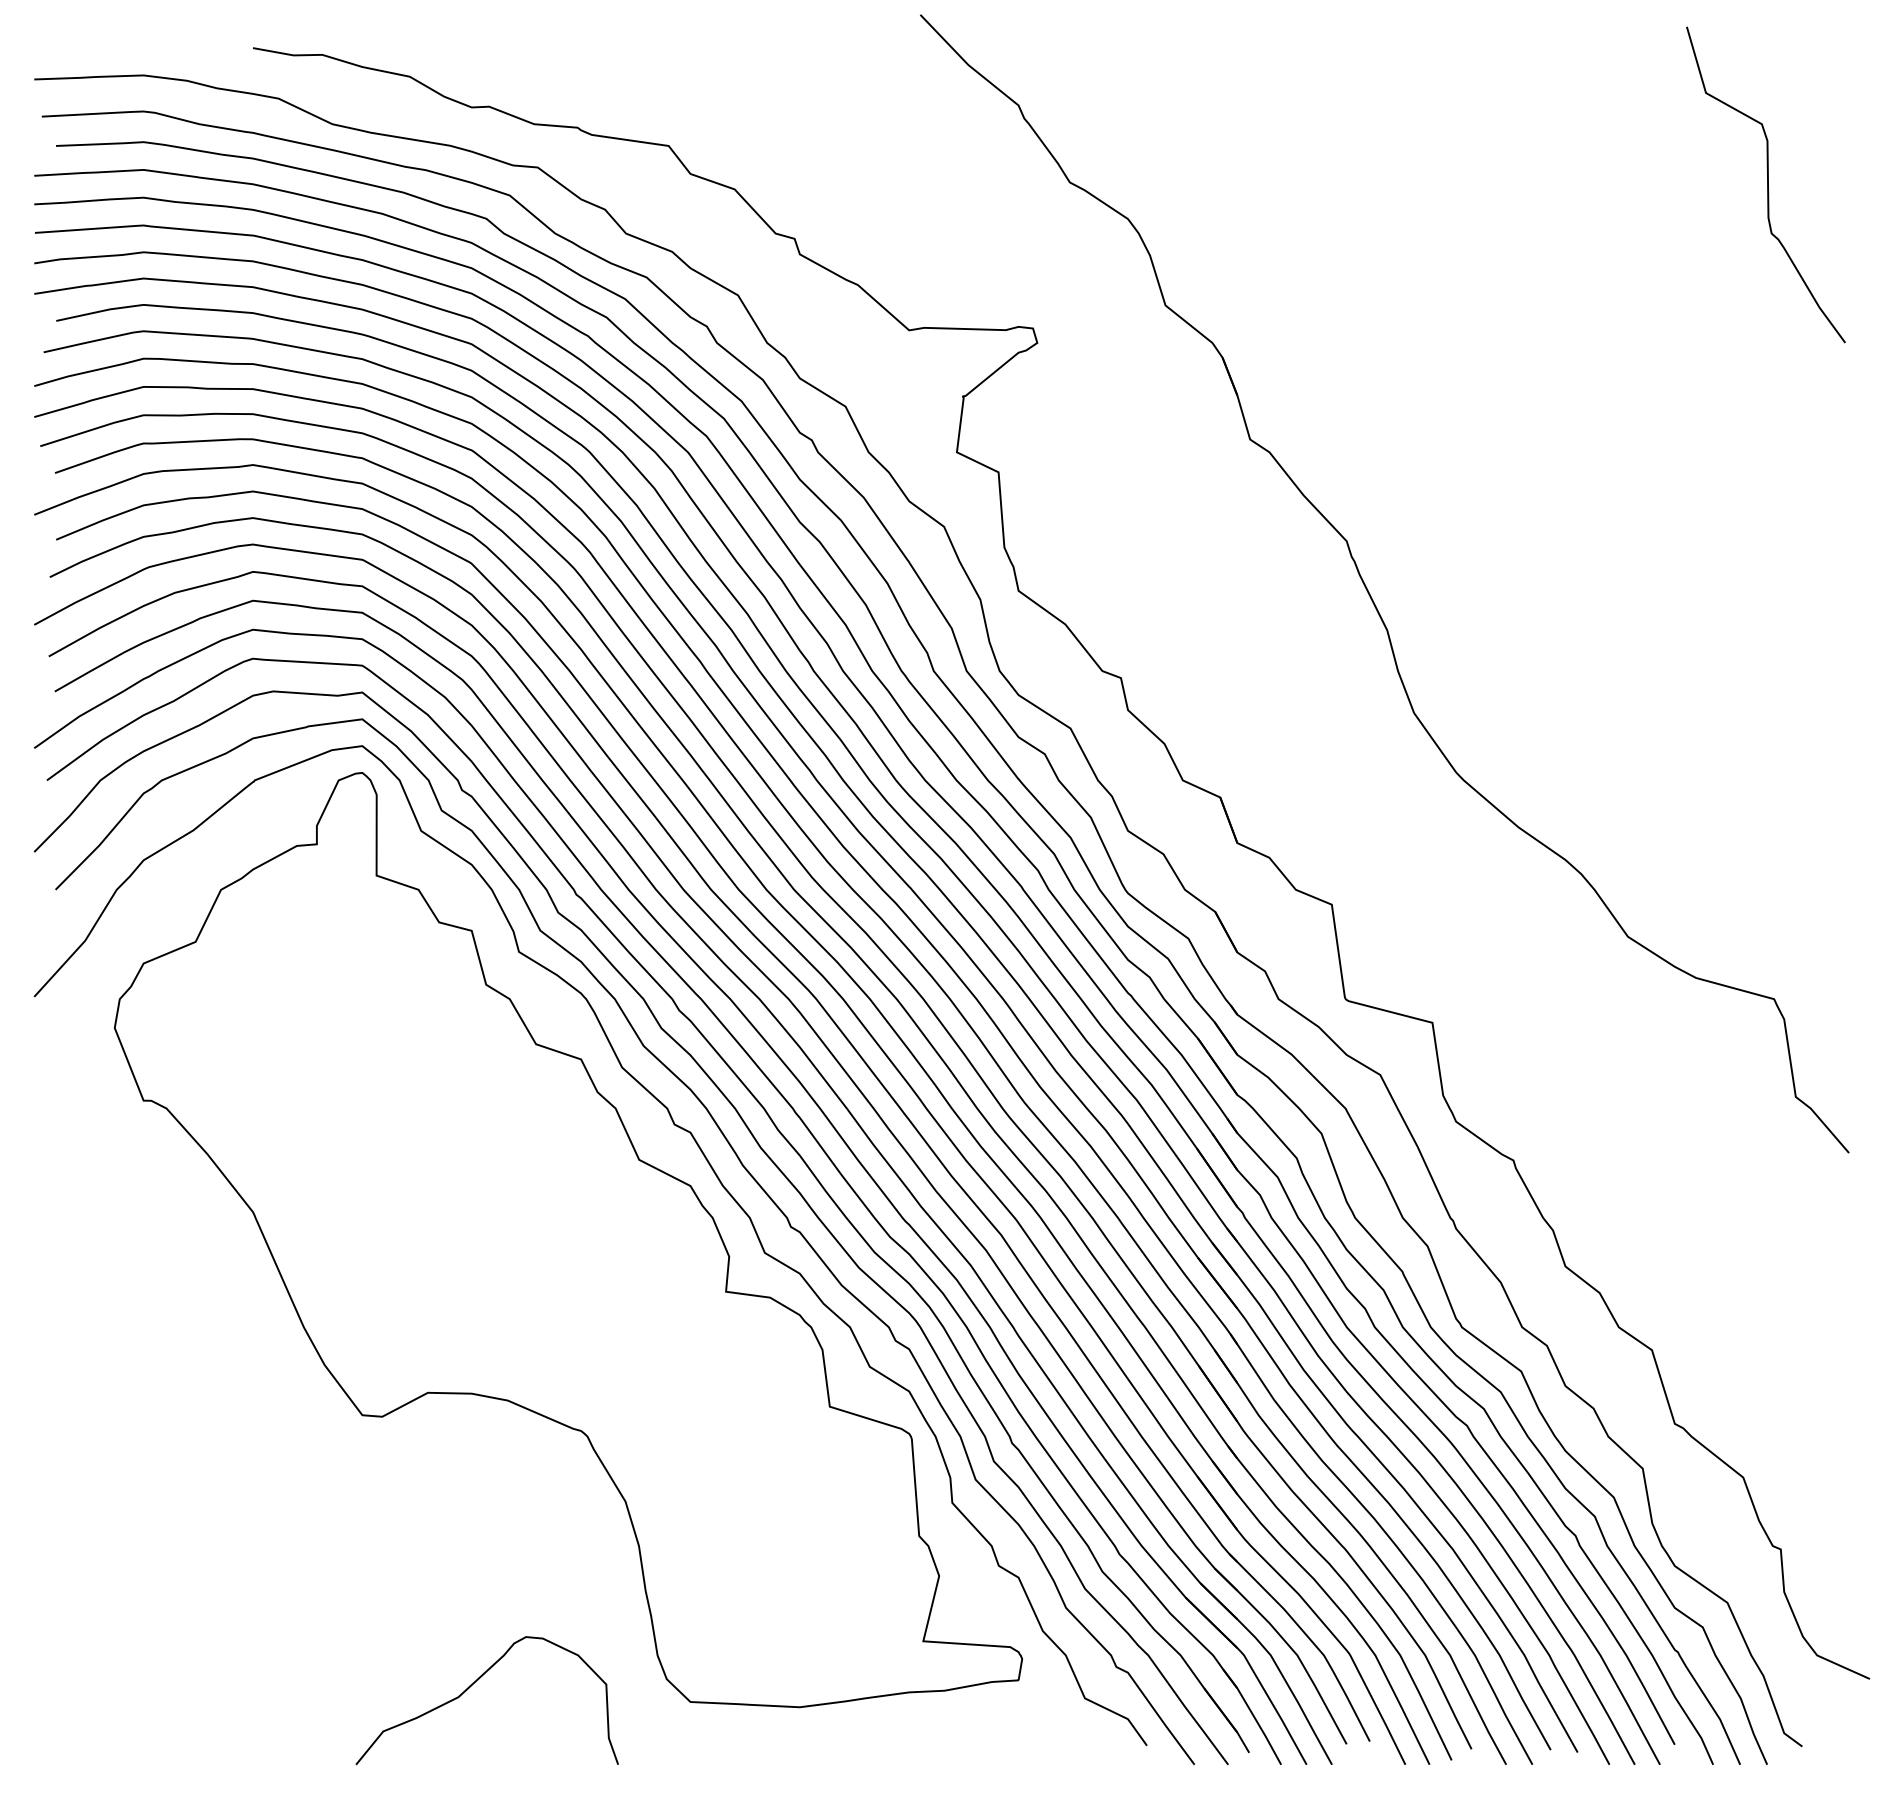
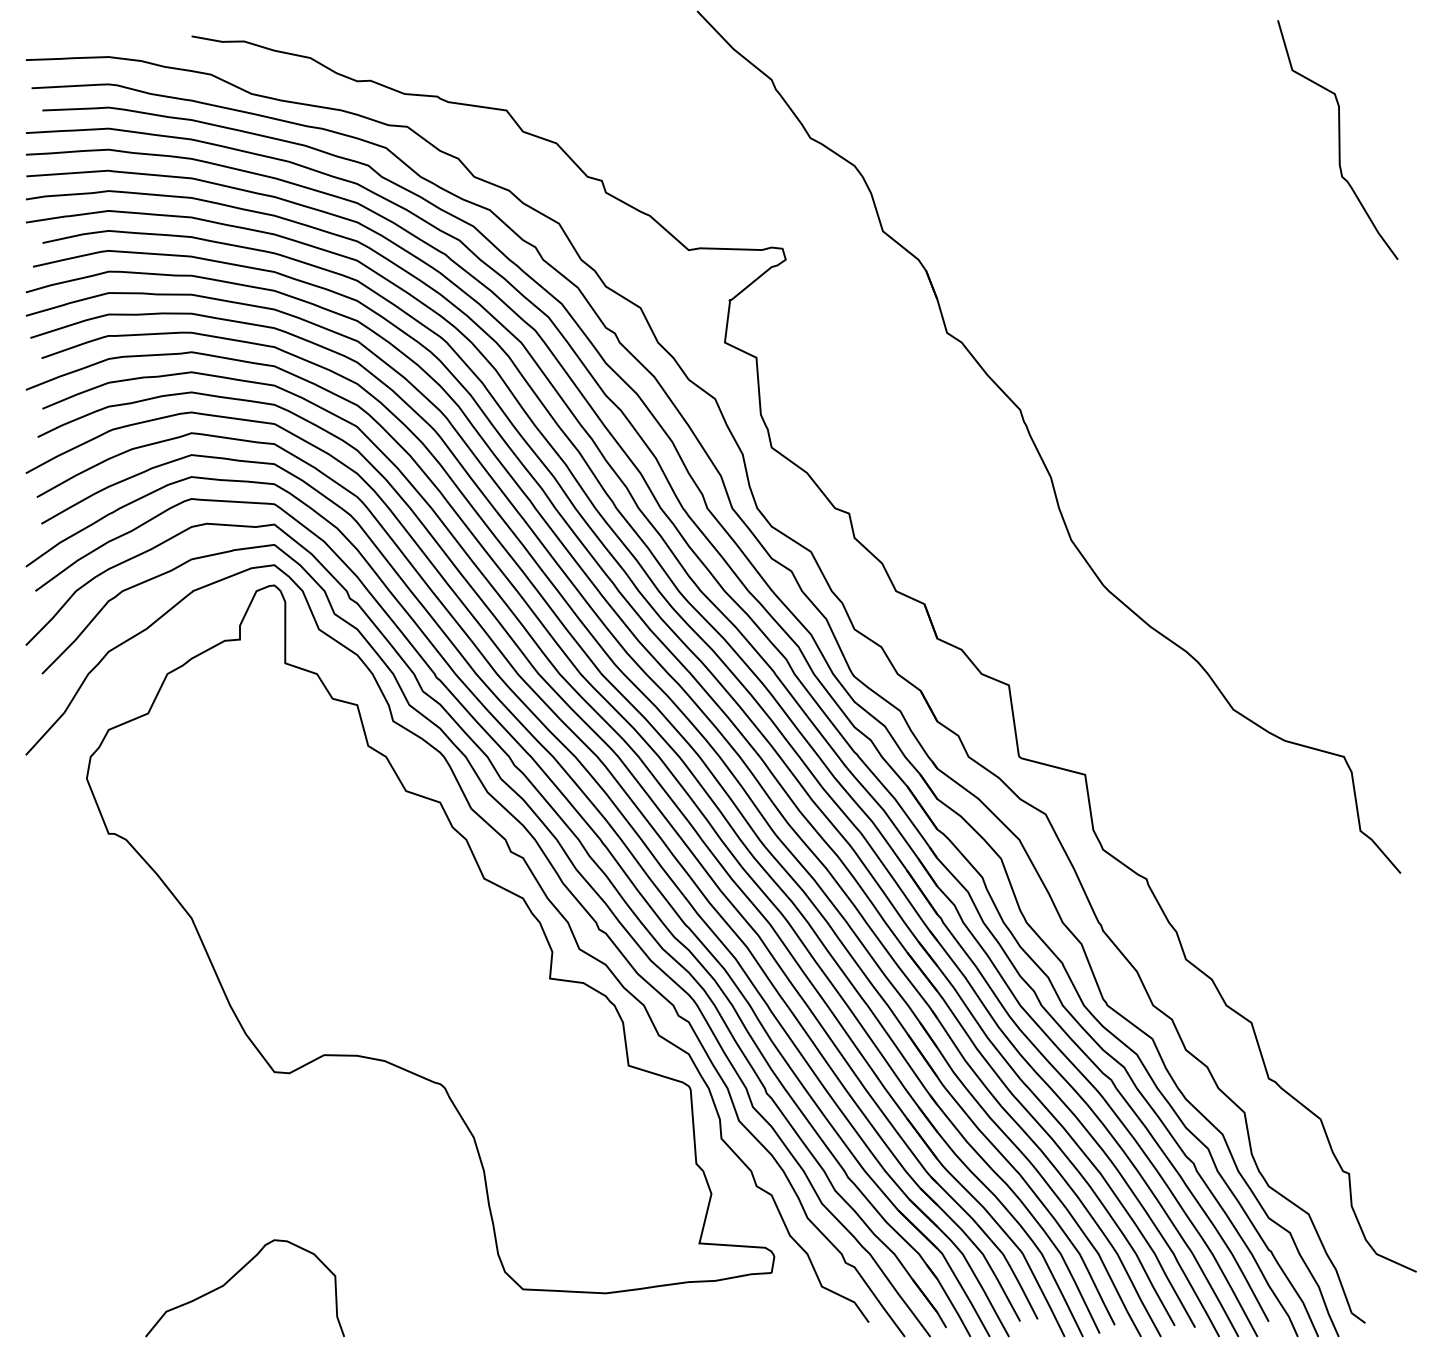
curve: (471, 1686) -> (233, 1277), moved

